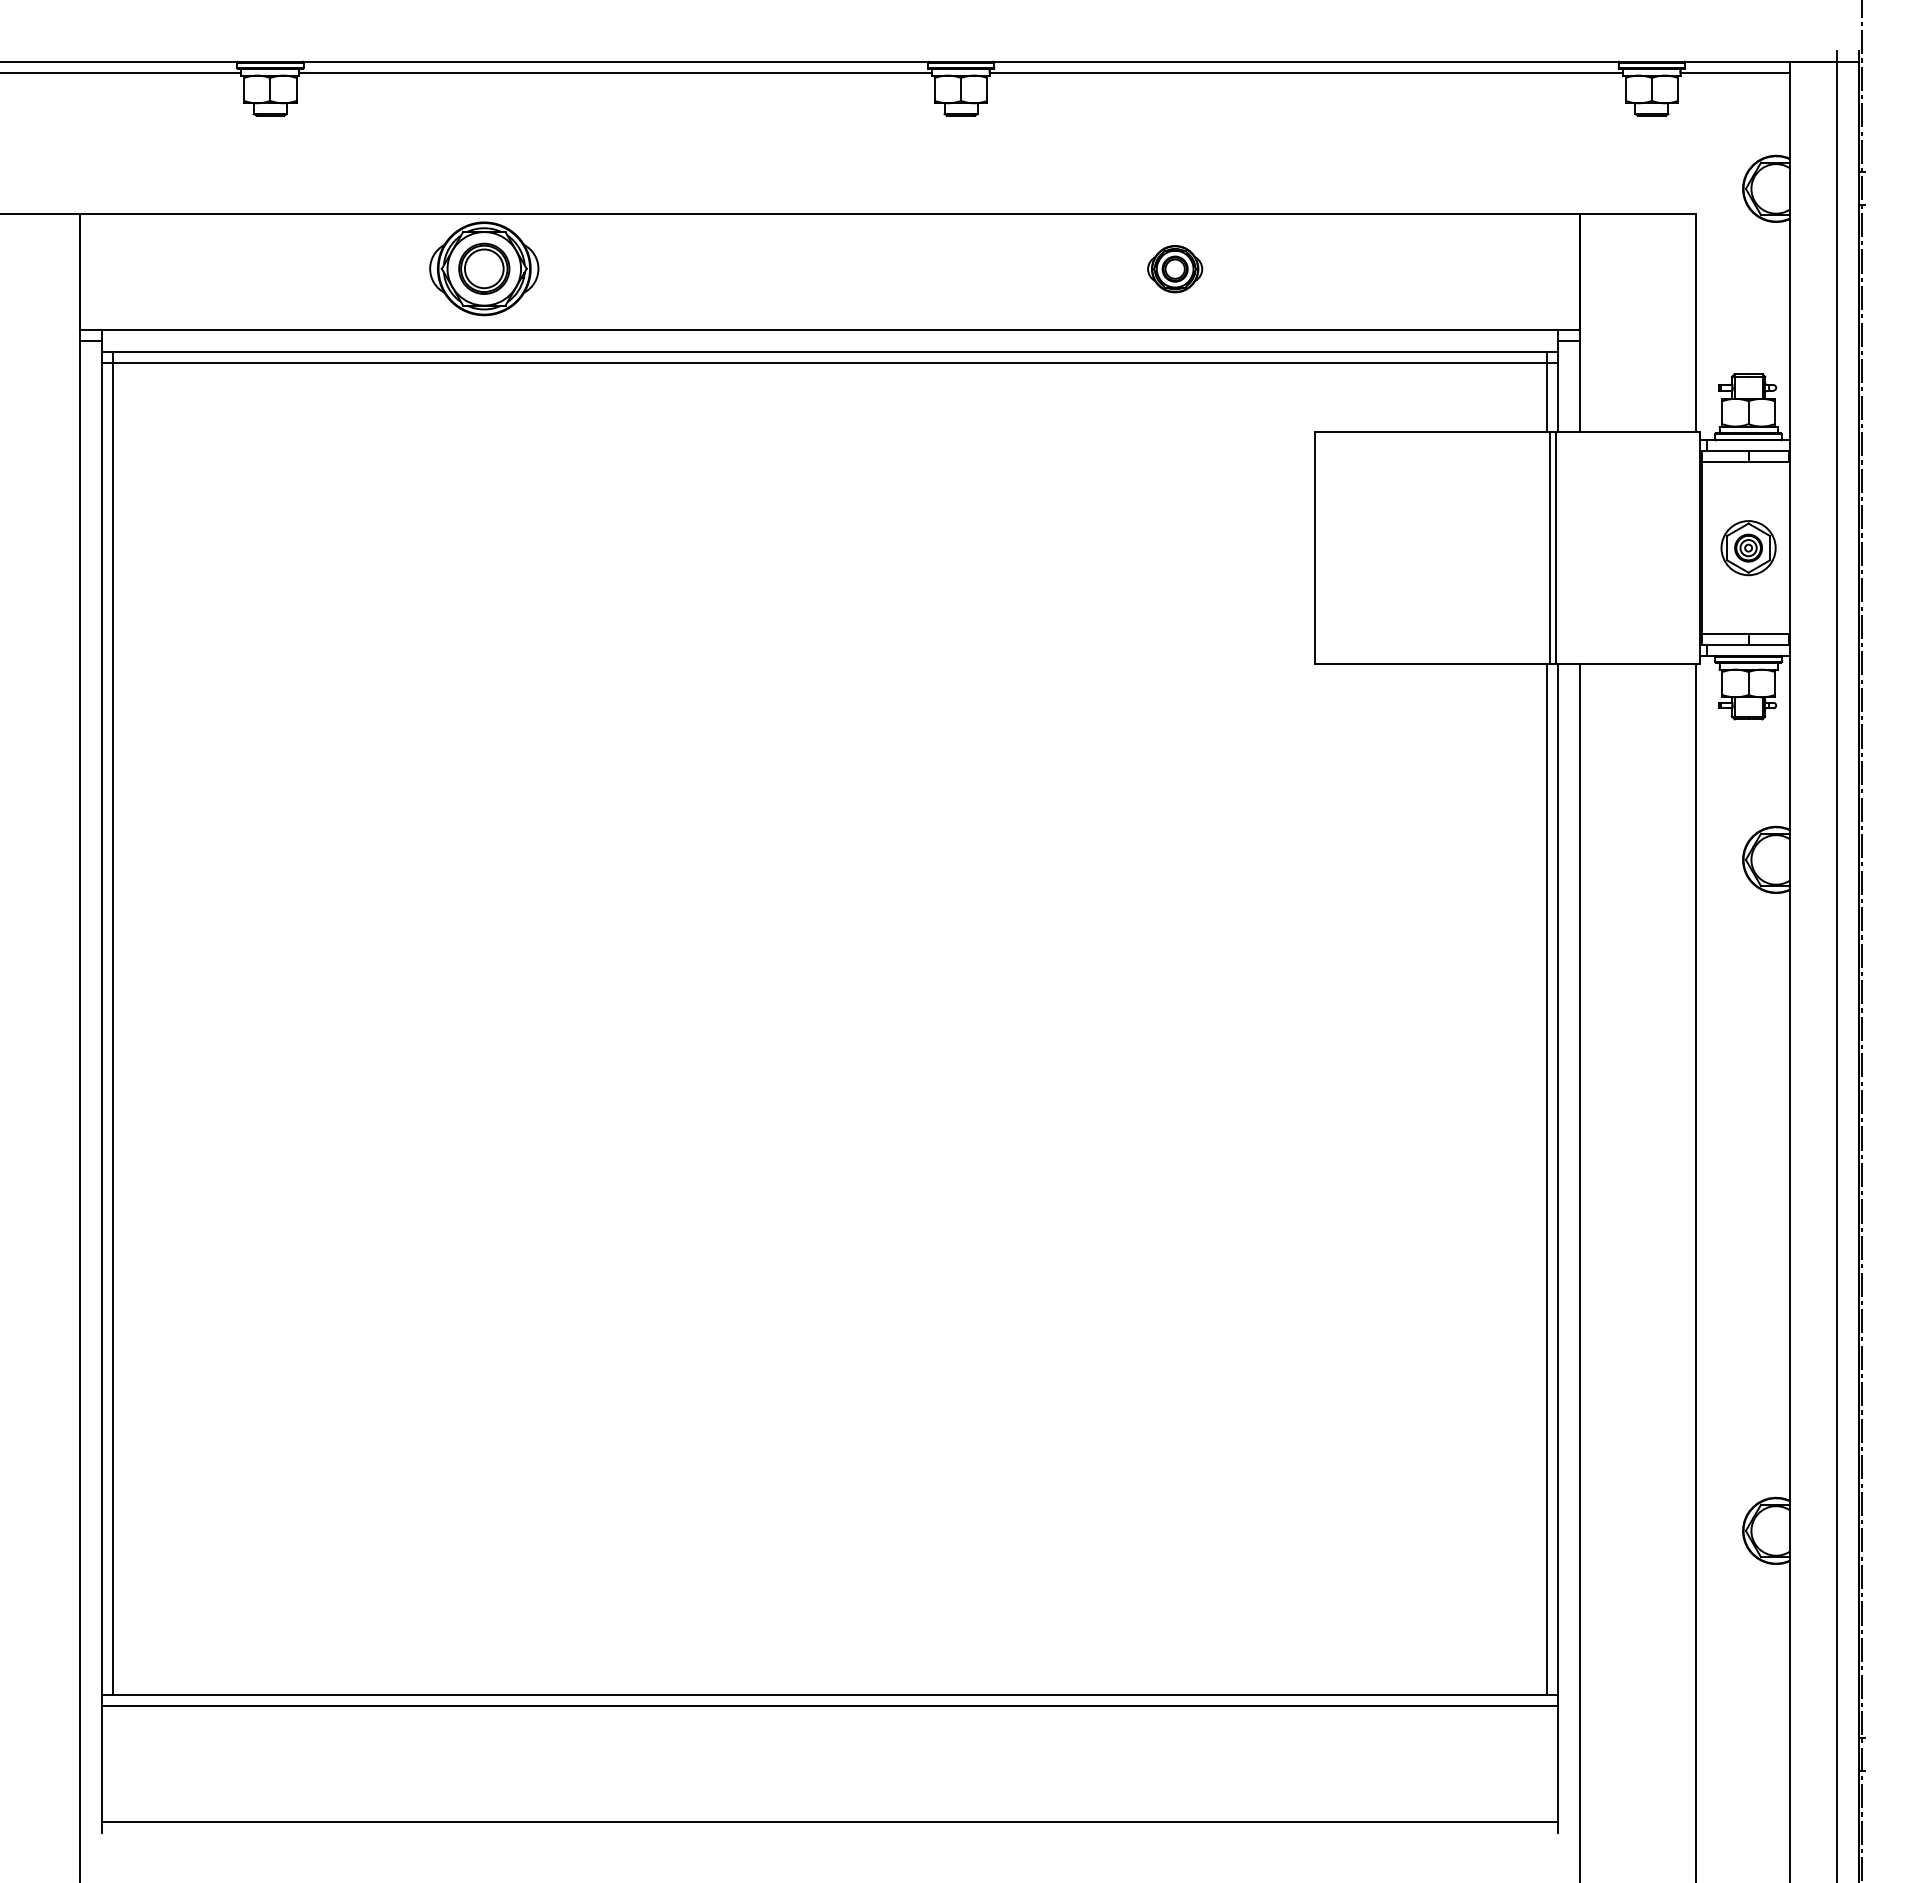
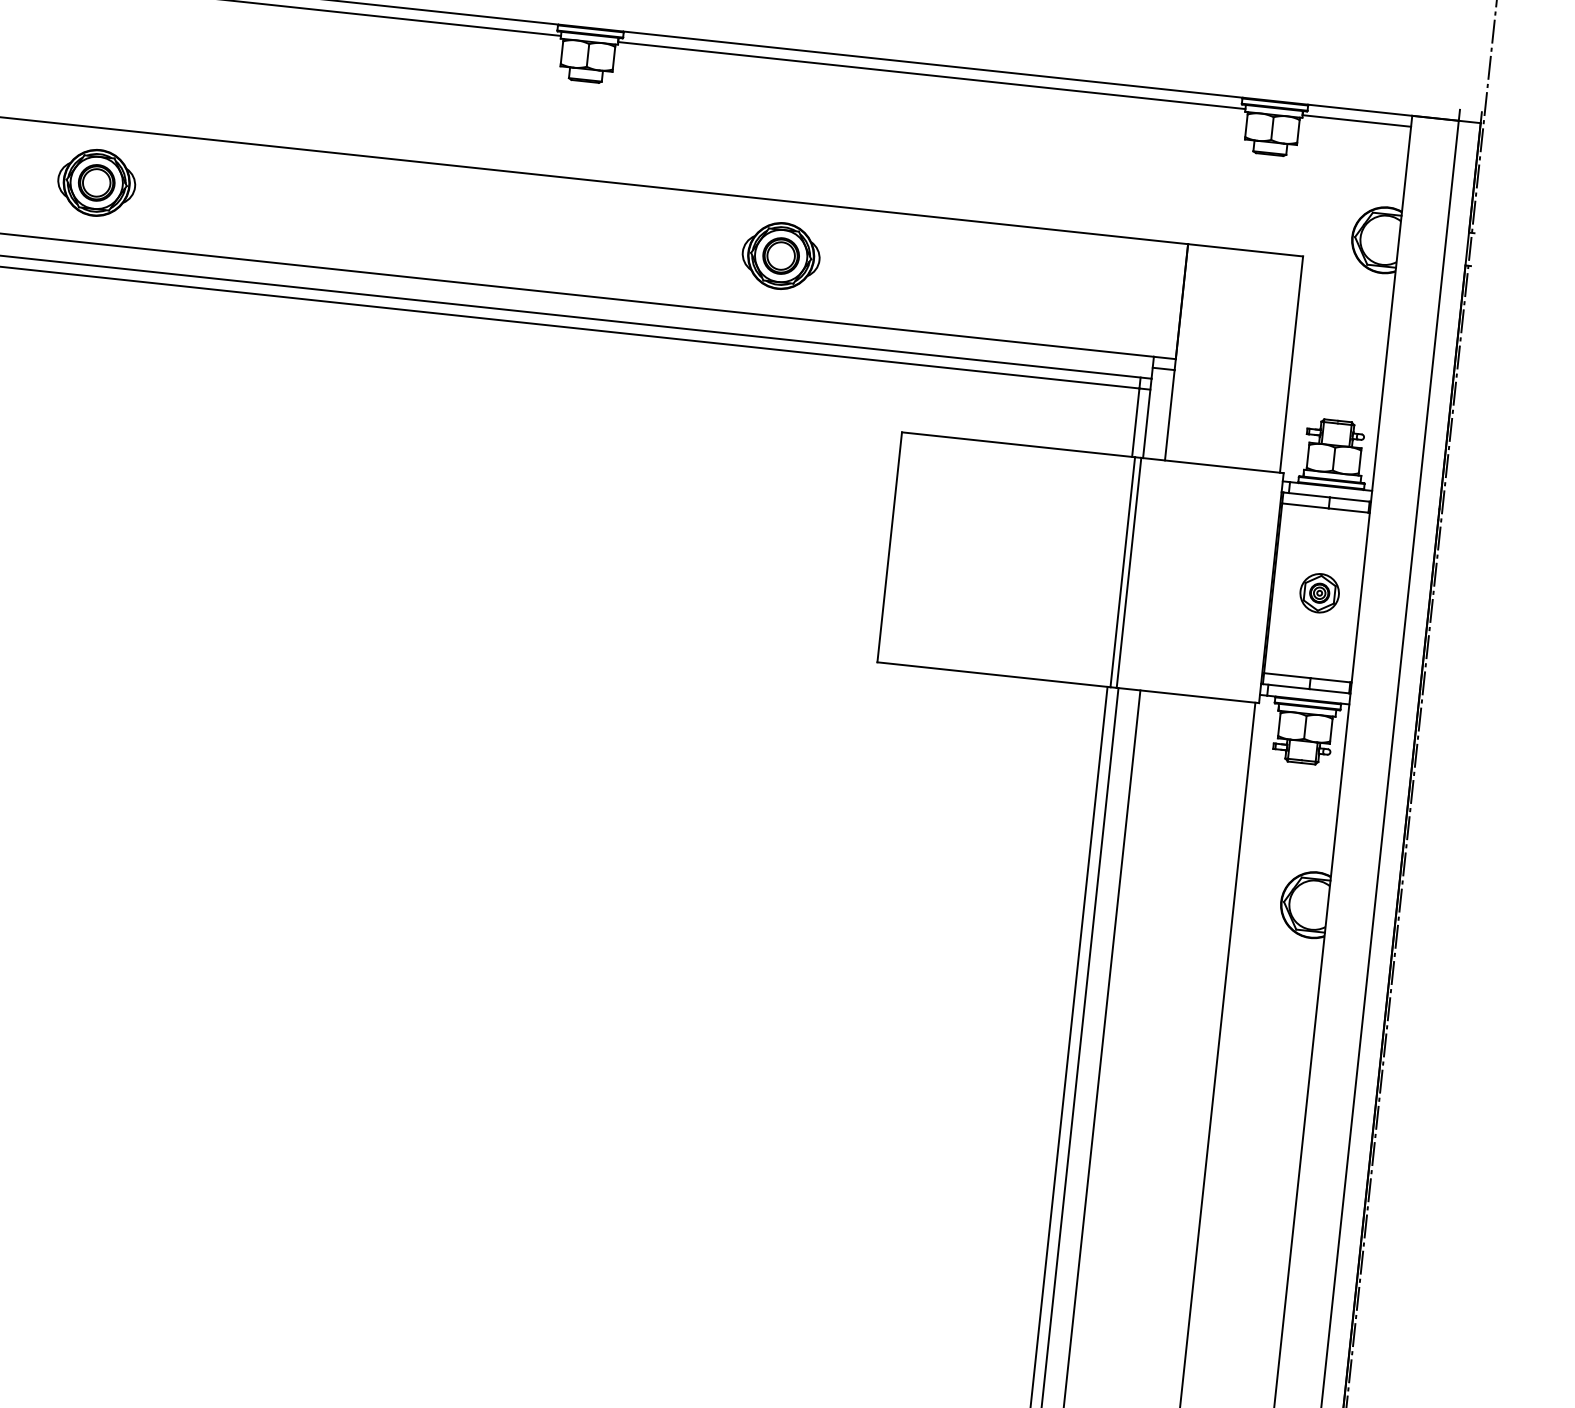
part: (484, 269) -> (96, 183), size x0.71
part: (1174, 269) -> (780, 256), size x1.43
part: (1748, 547) -> (1319, 592), size x0.71

